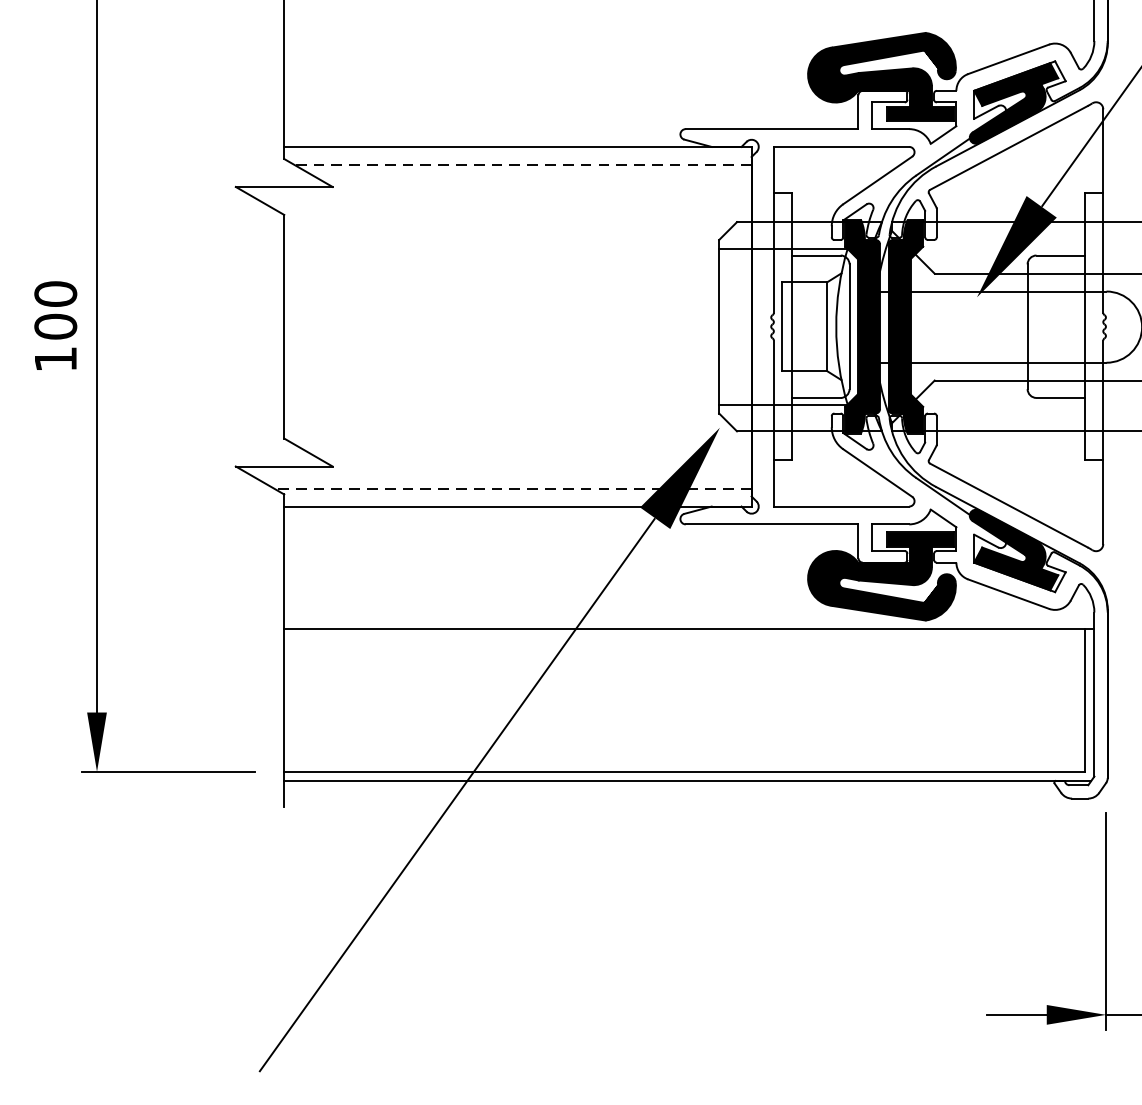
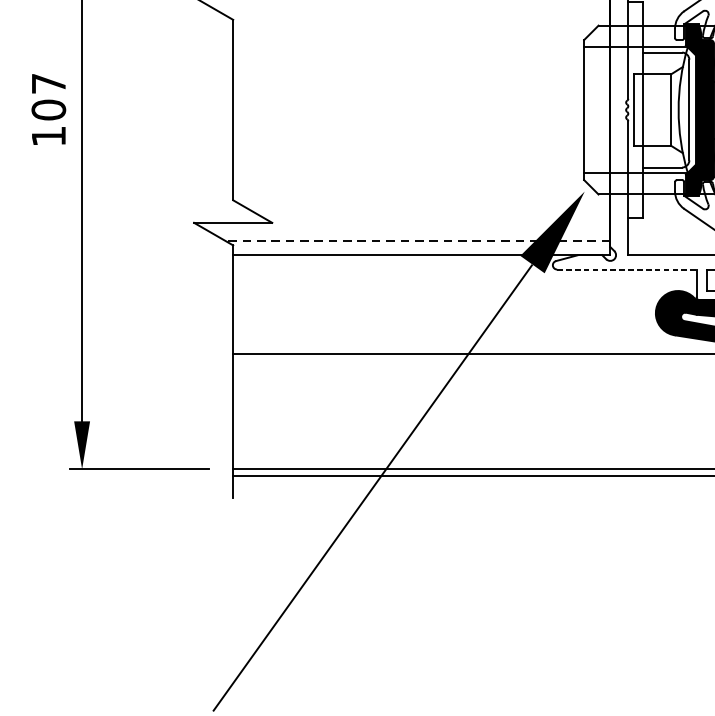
text: (55, 293) -> (48, 83), 100 -> 107
line: (772, 524) -> (627, 269), solid -> dashed

